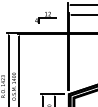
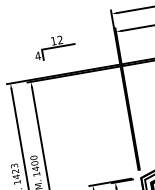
part: (45, 17) -> (53, 47), moved

